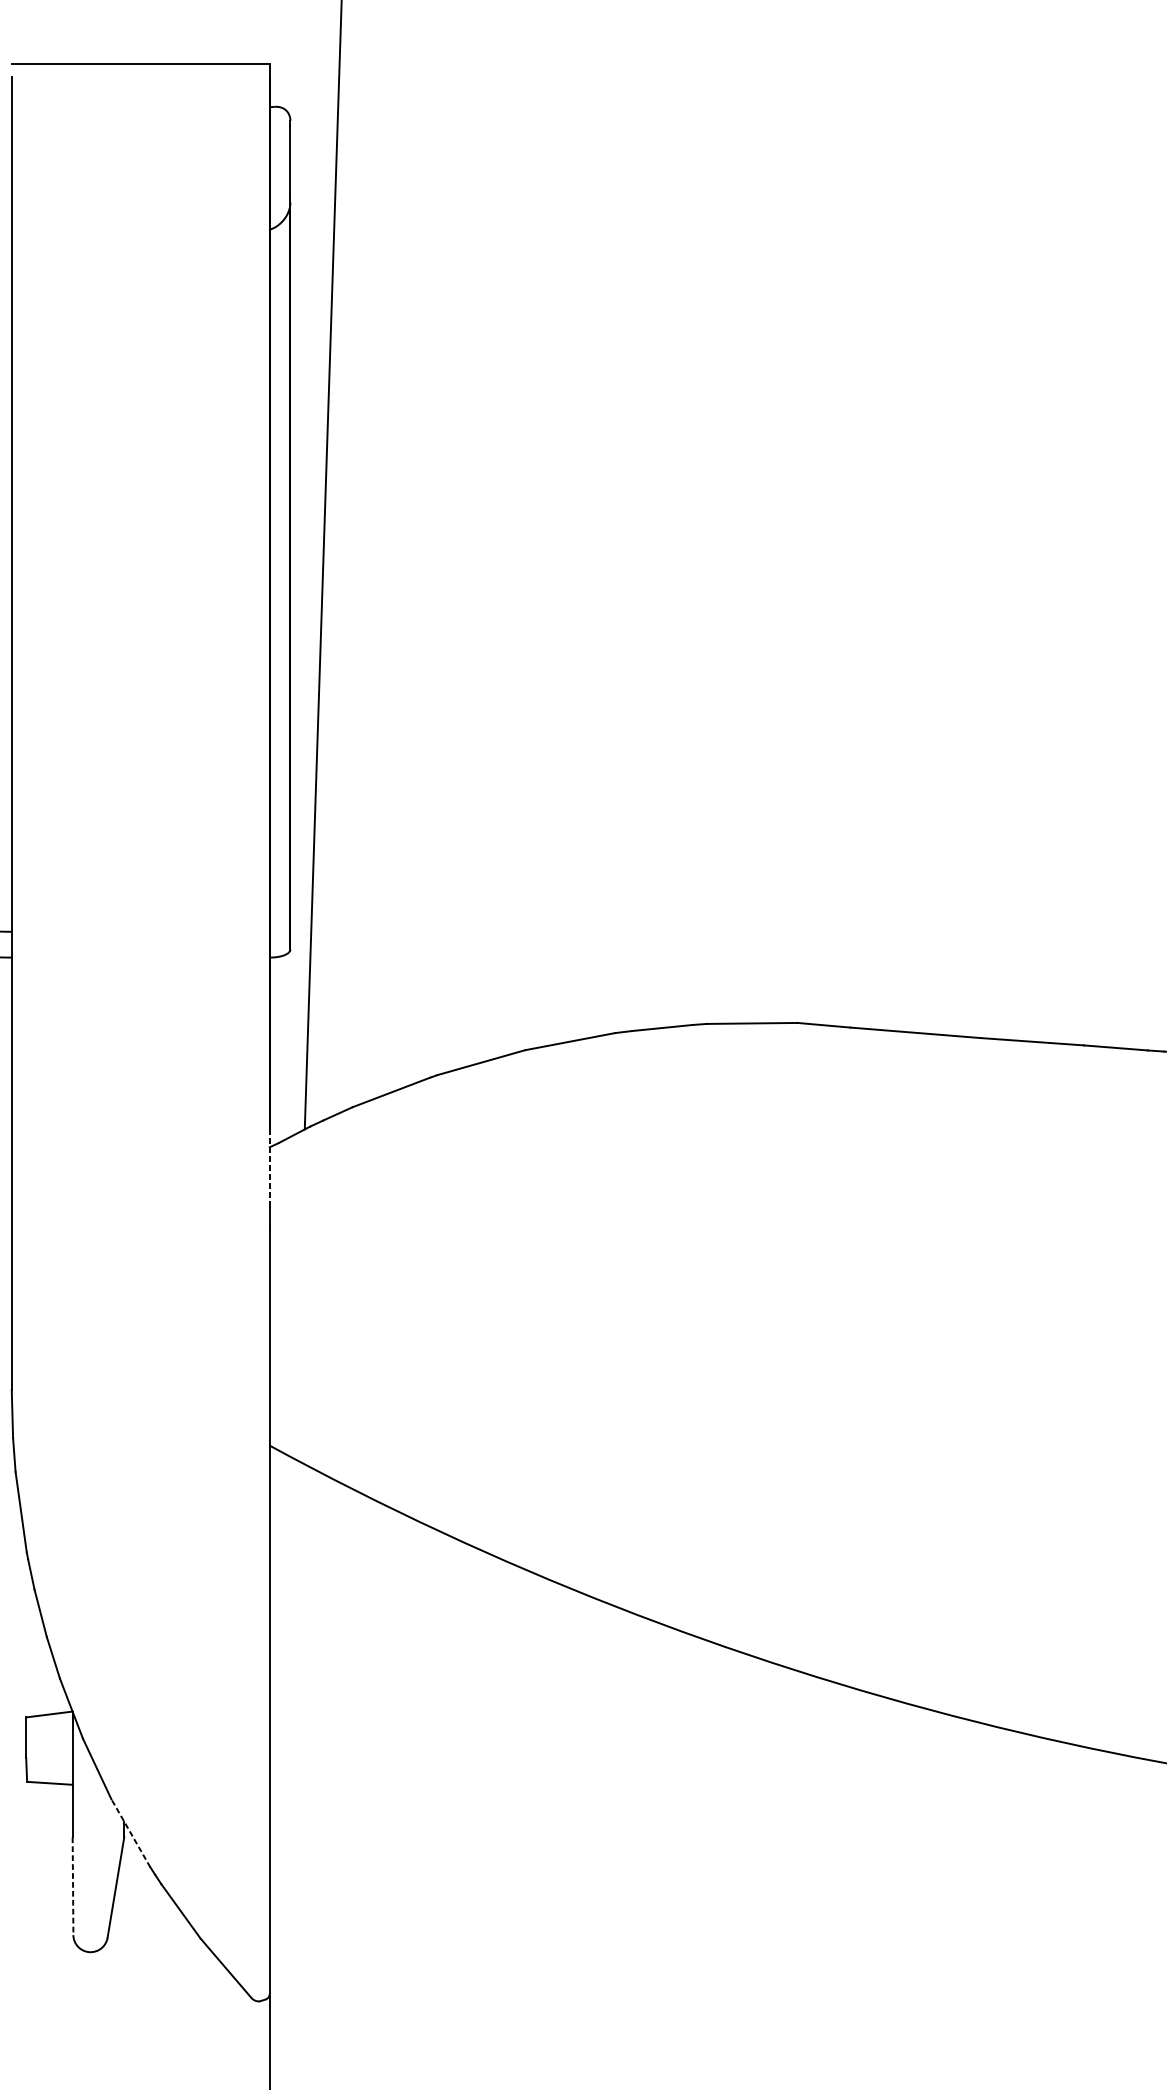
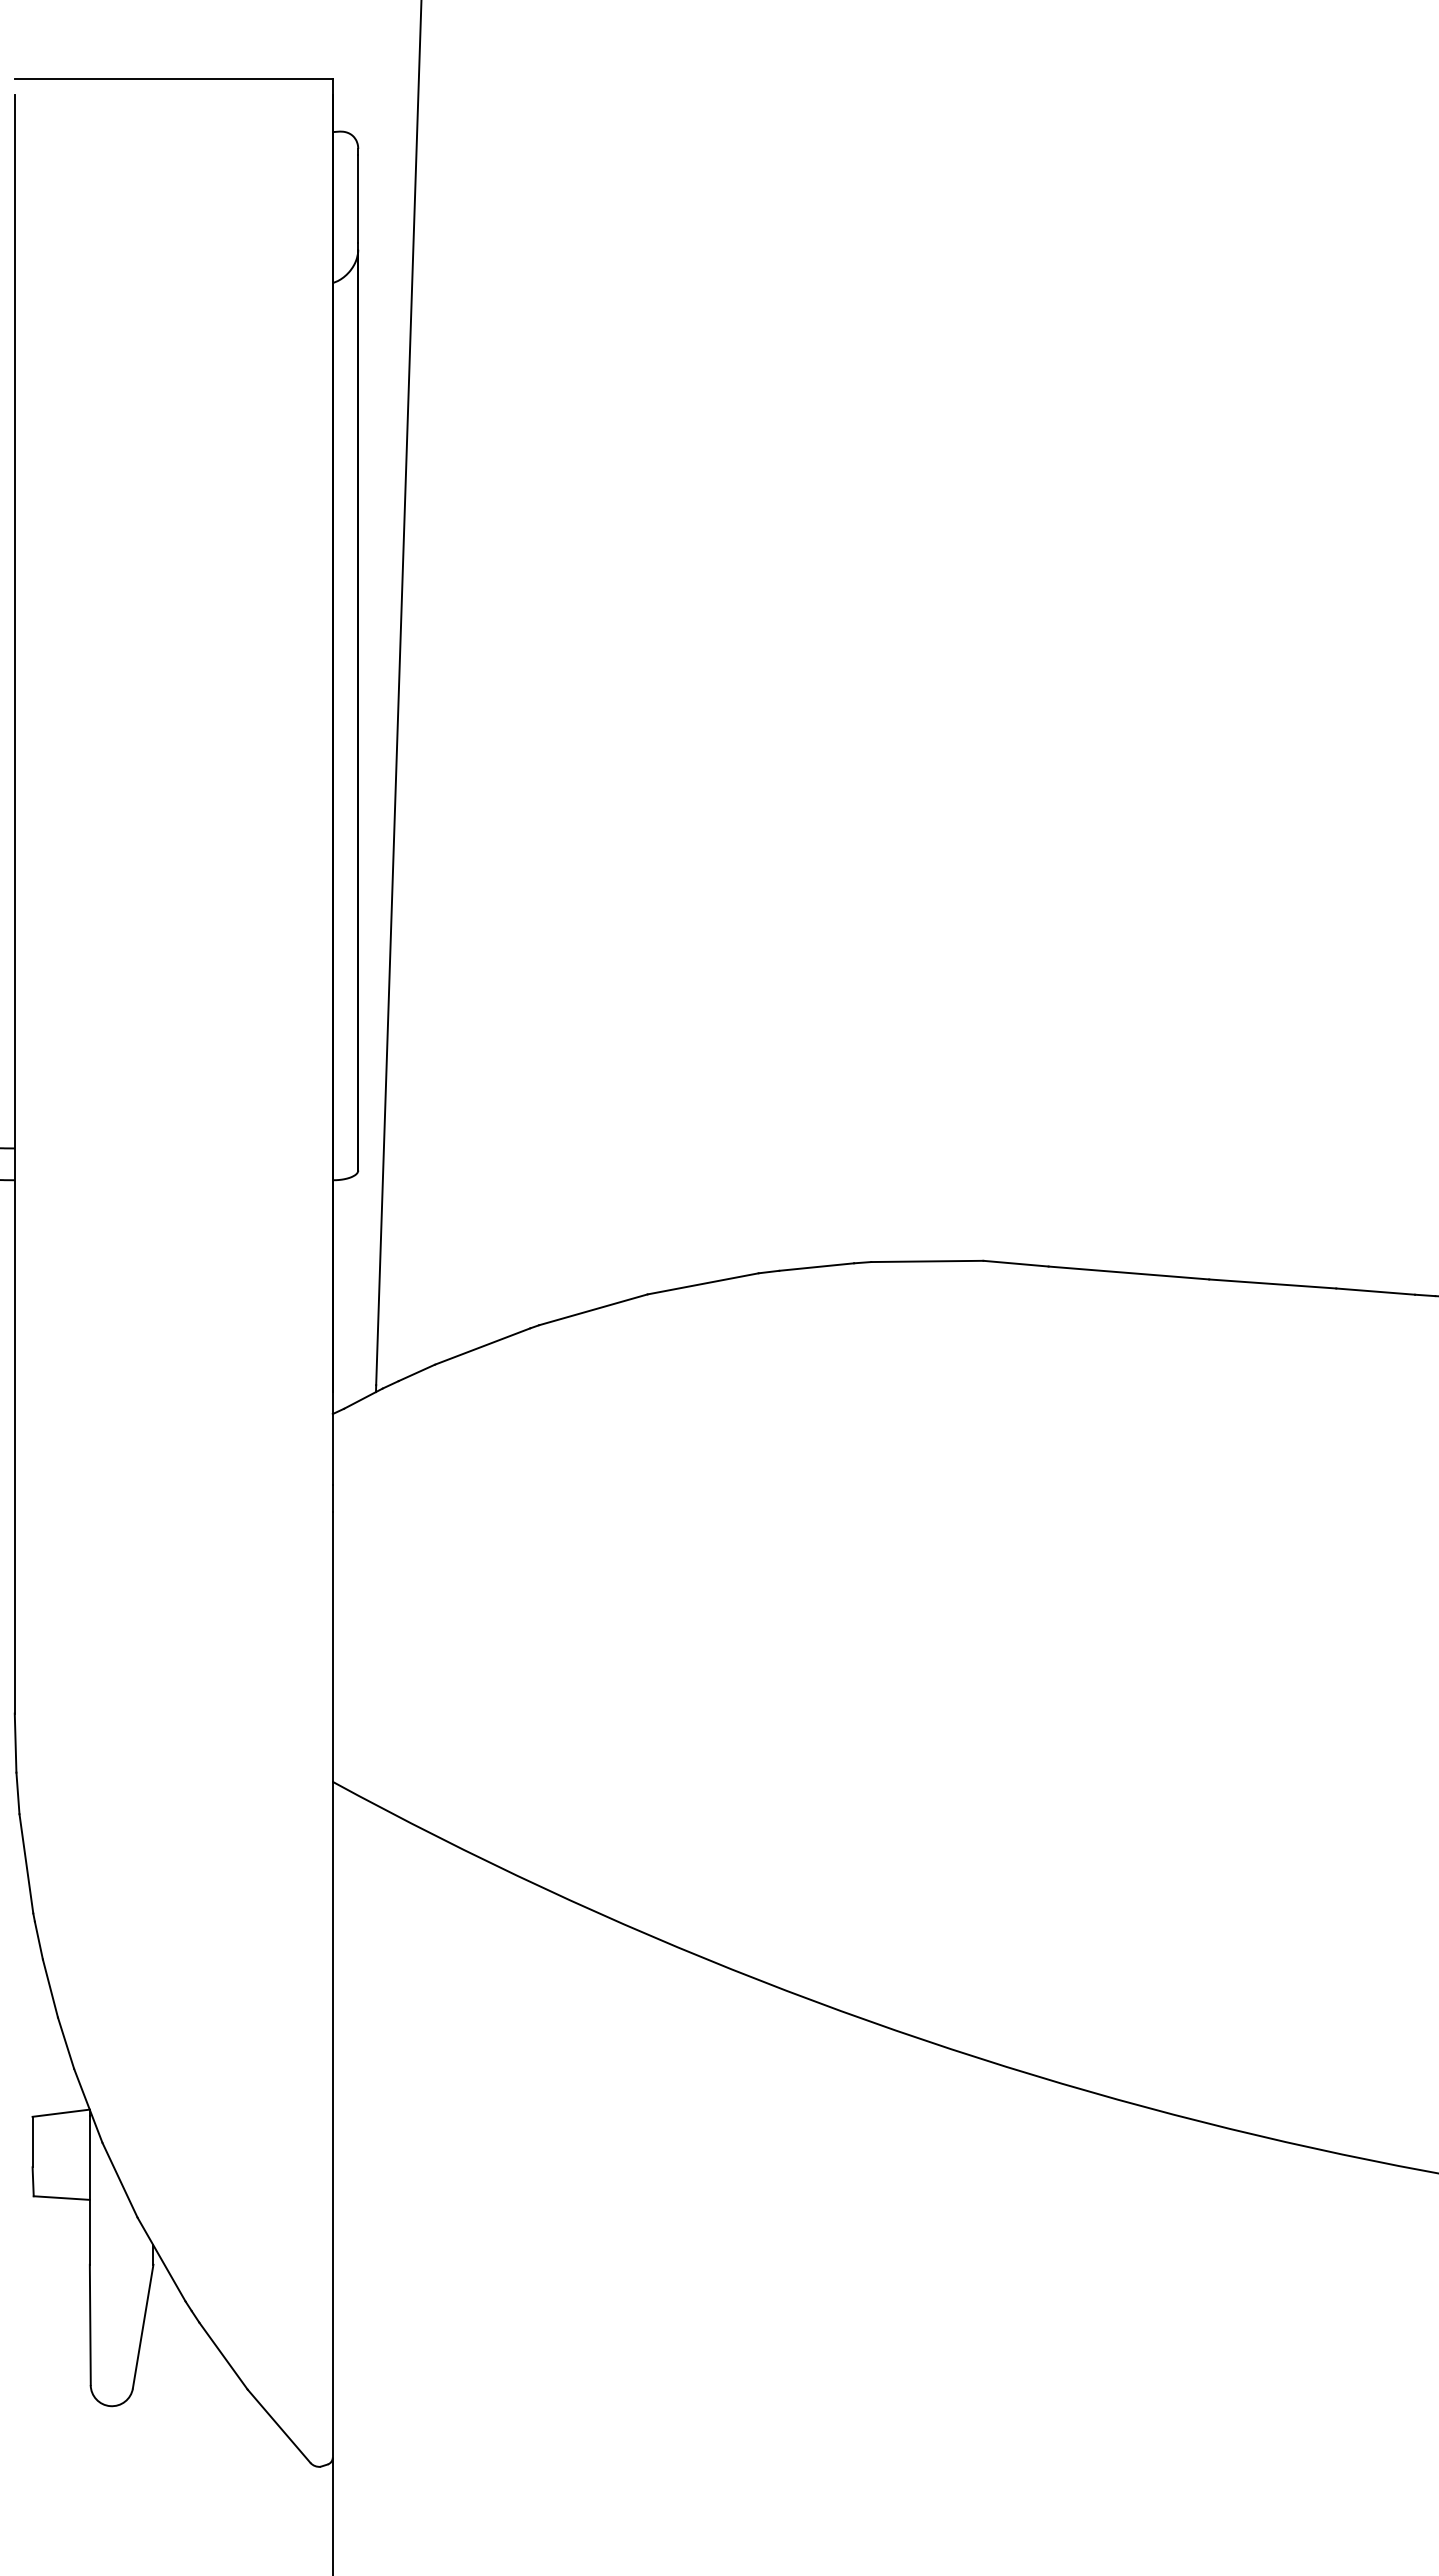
line: (269, 1167) -> (332, 1438), dashed -> solid
line: (130, 1833) -> (161, 2259), dashed -> solid
line: (73, 1886) -> (90, 2325), dashed -> solid

